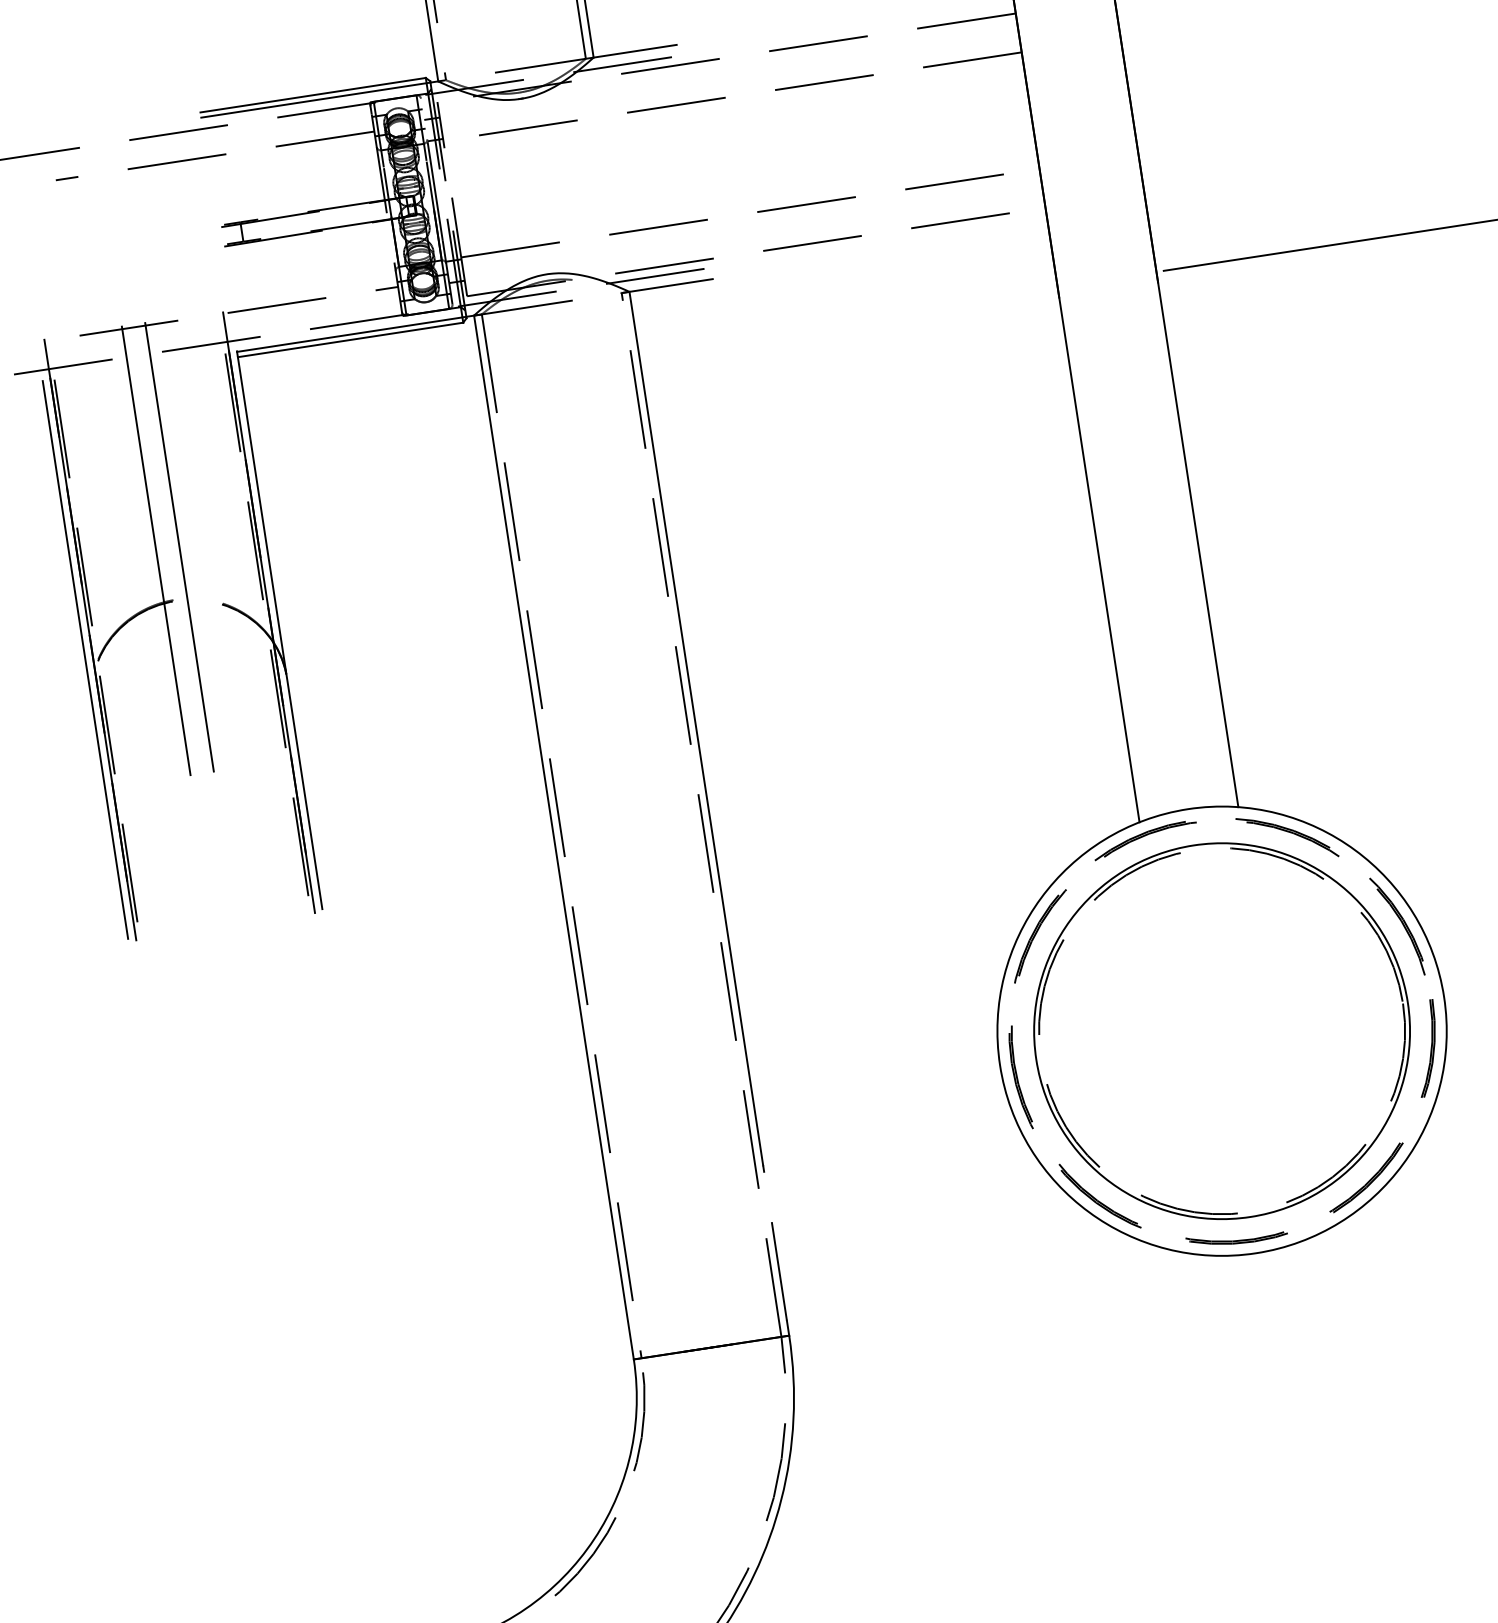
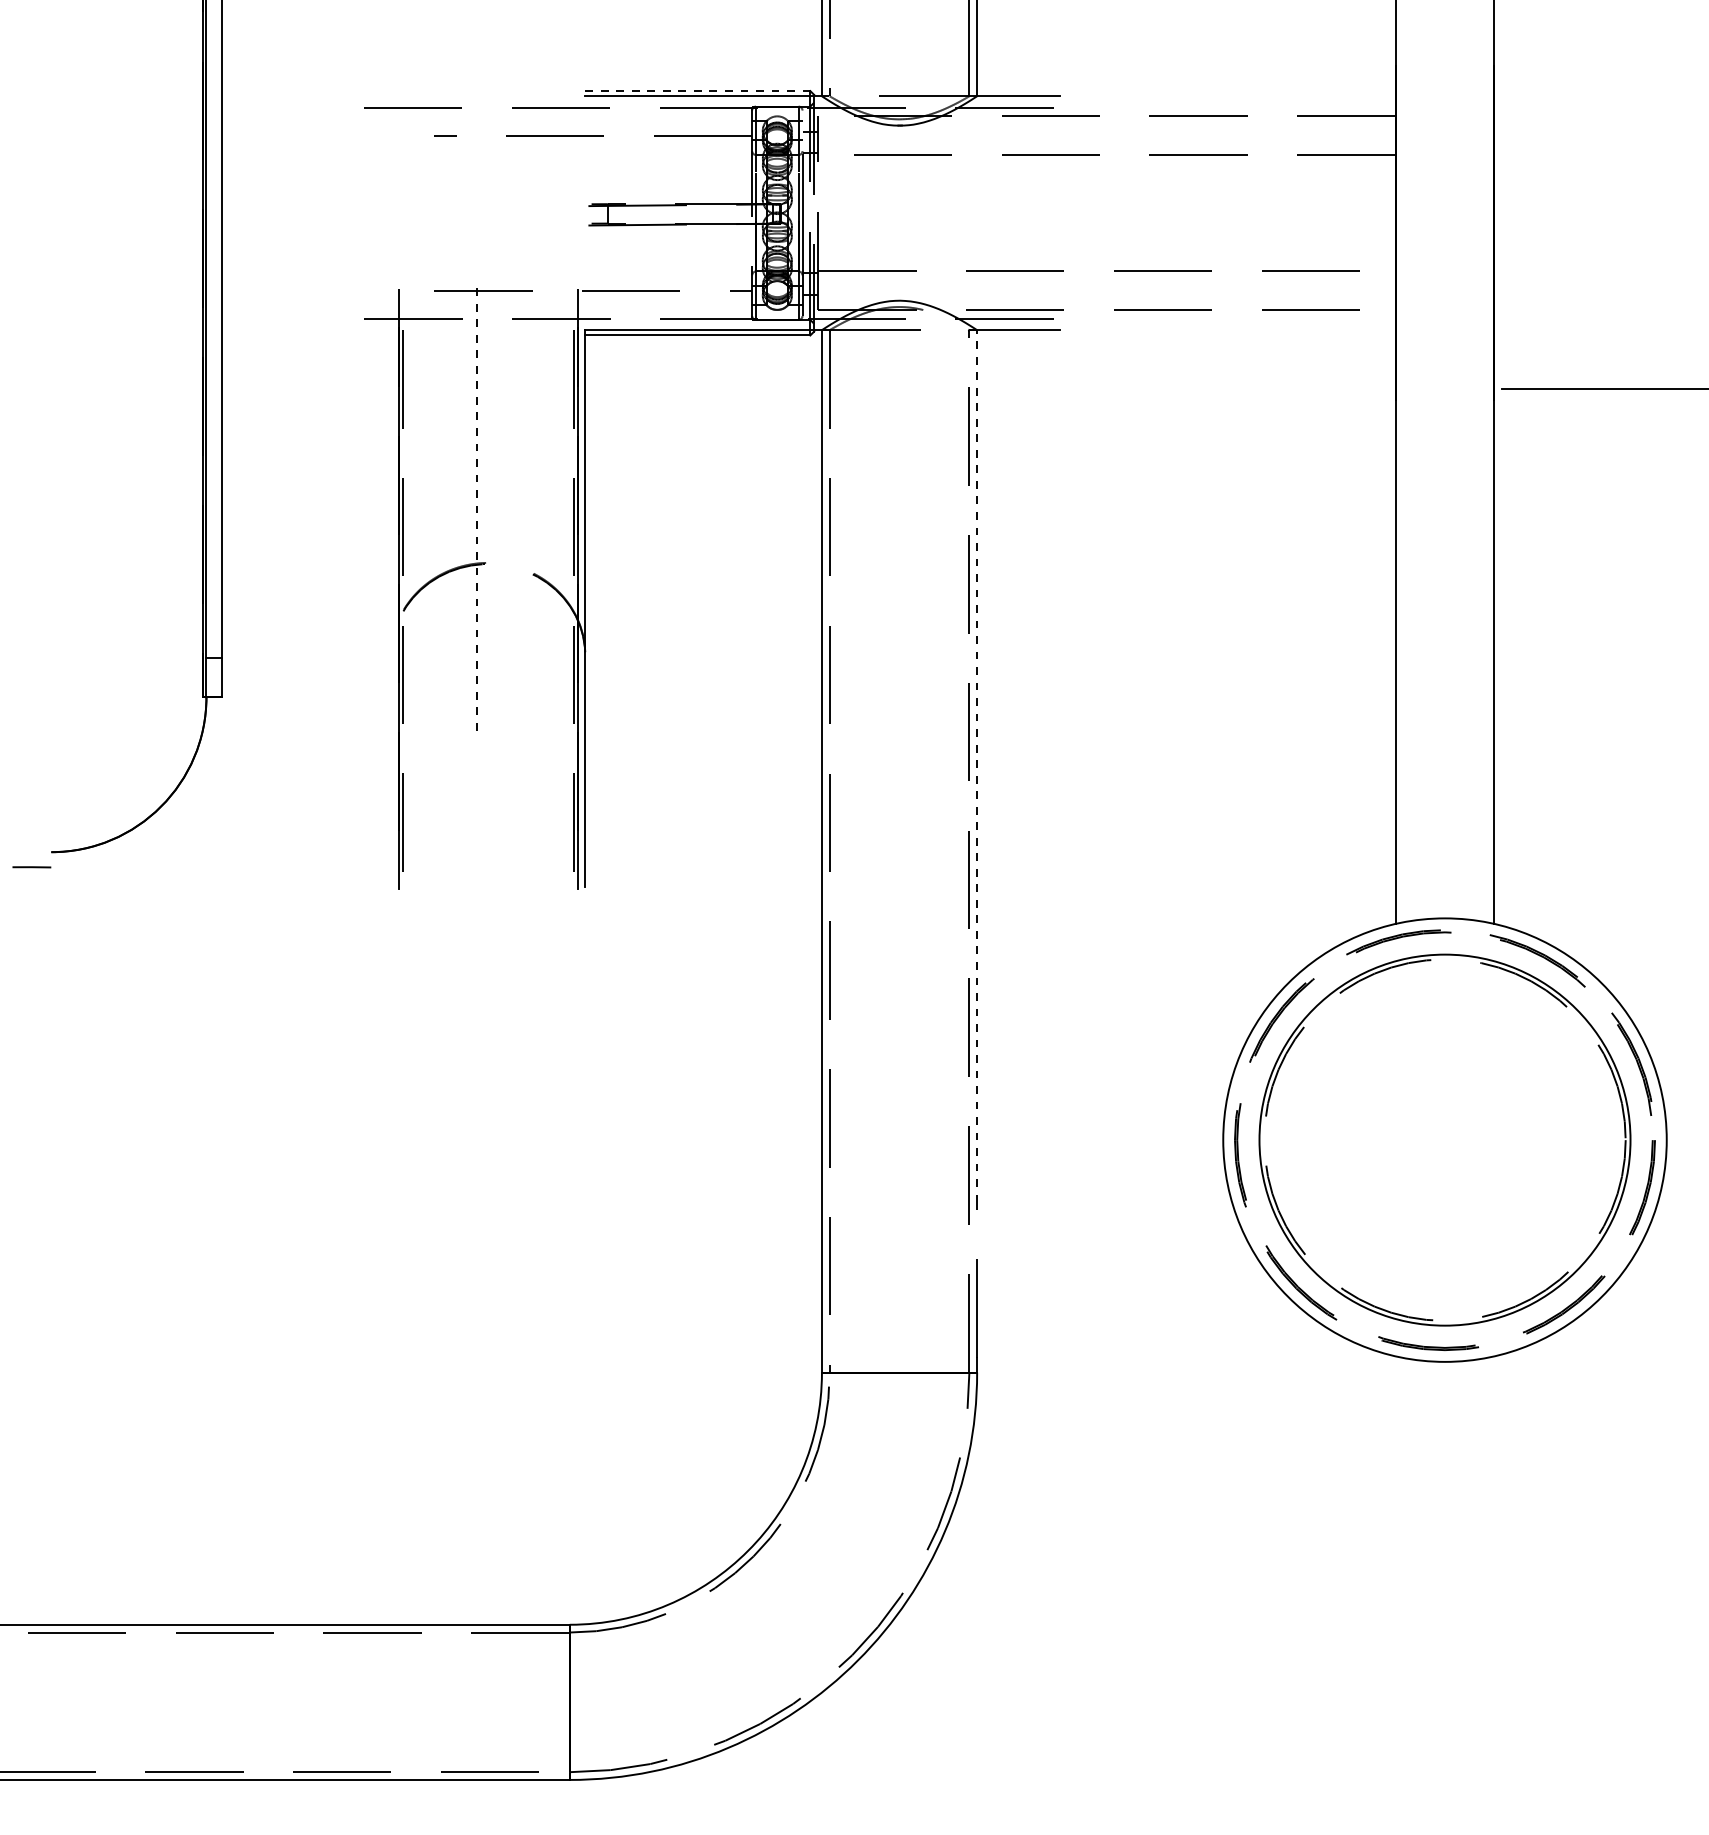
line: (312, 95) -> (697, 91), solid -> dashed
line: (179, 547) -> (499, 512), removed
line: (156, 551) -> (476, 512), solid -> dashed
line: (85, 659) -> (391, 607), removed
line: (696, 727) -> (977, 765), solid -> dashed

